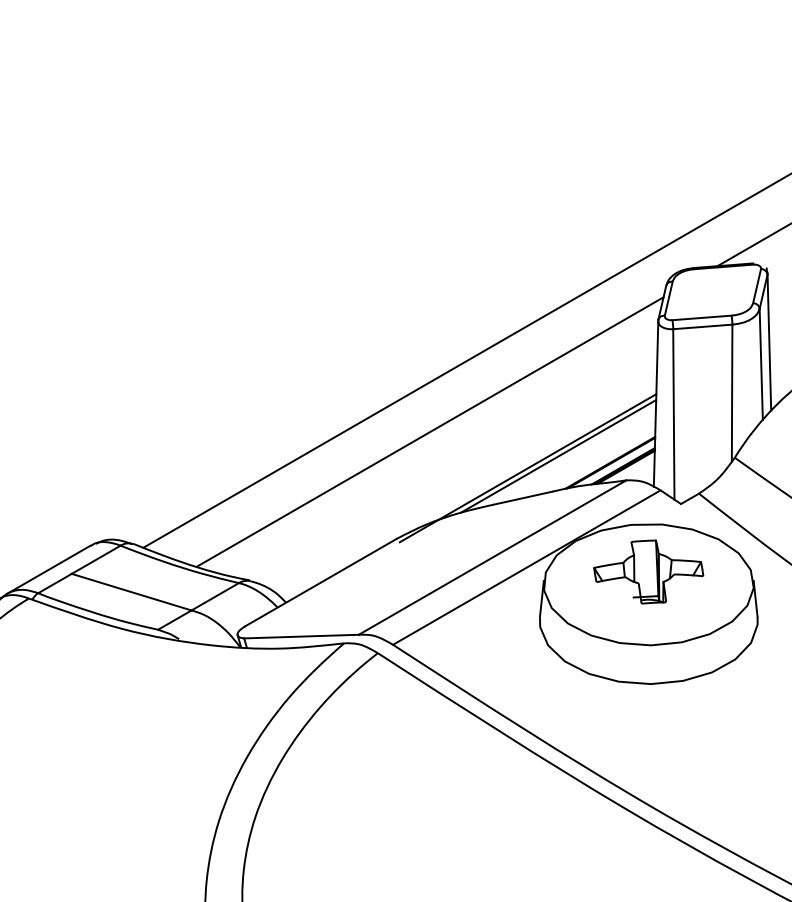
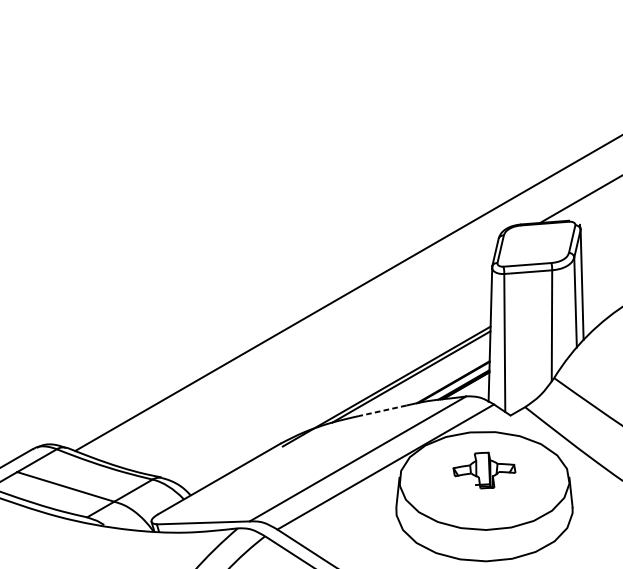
line: (430, 431) -> (307, 356), removed
line: (522, 498) -> (382, 411), solid -> dashed
part: (648, 571) -> (484, 470), size x0.7

